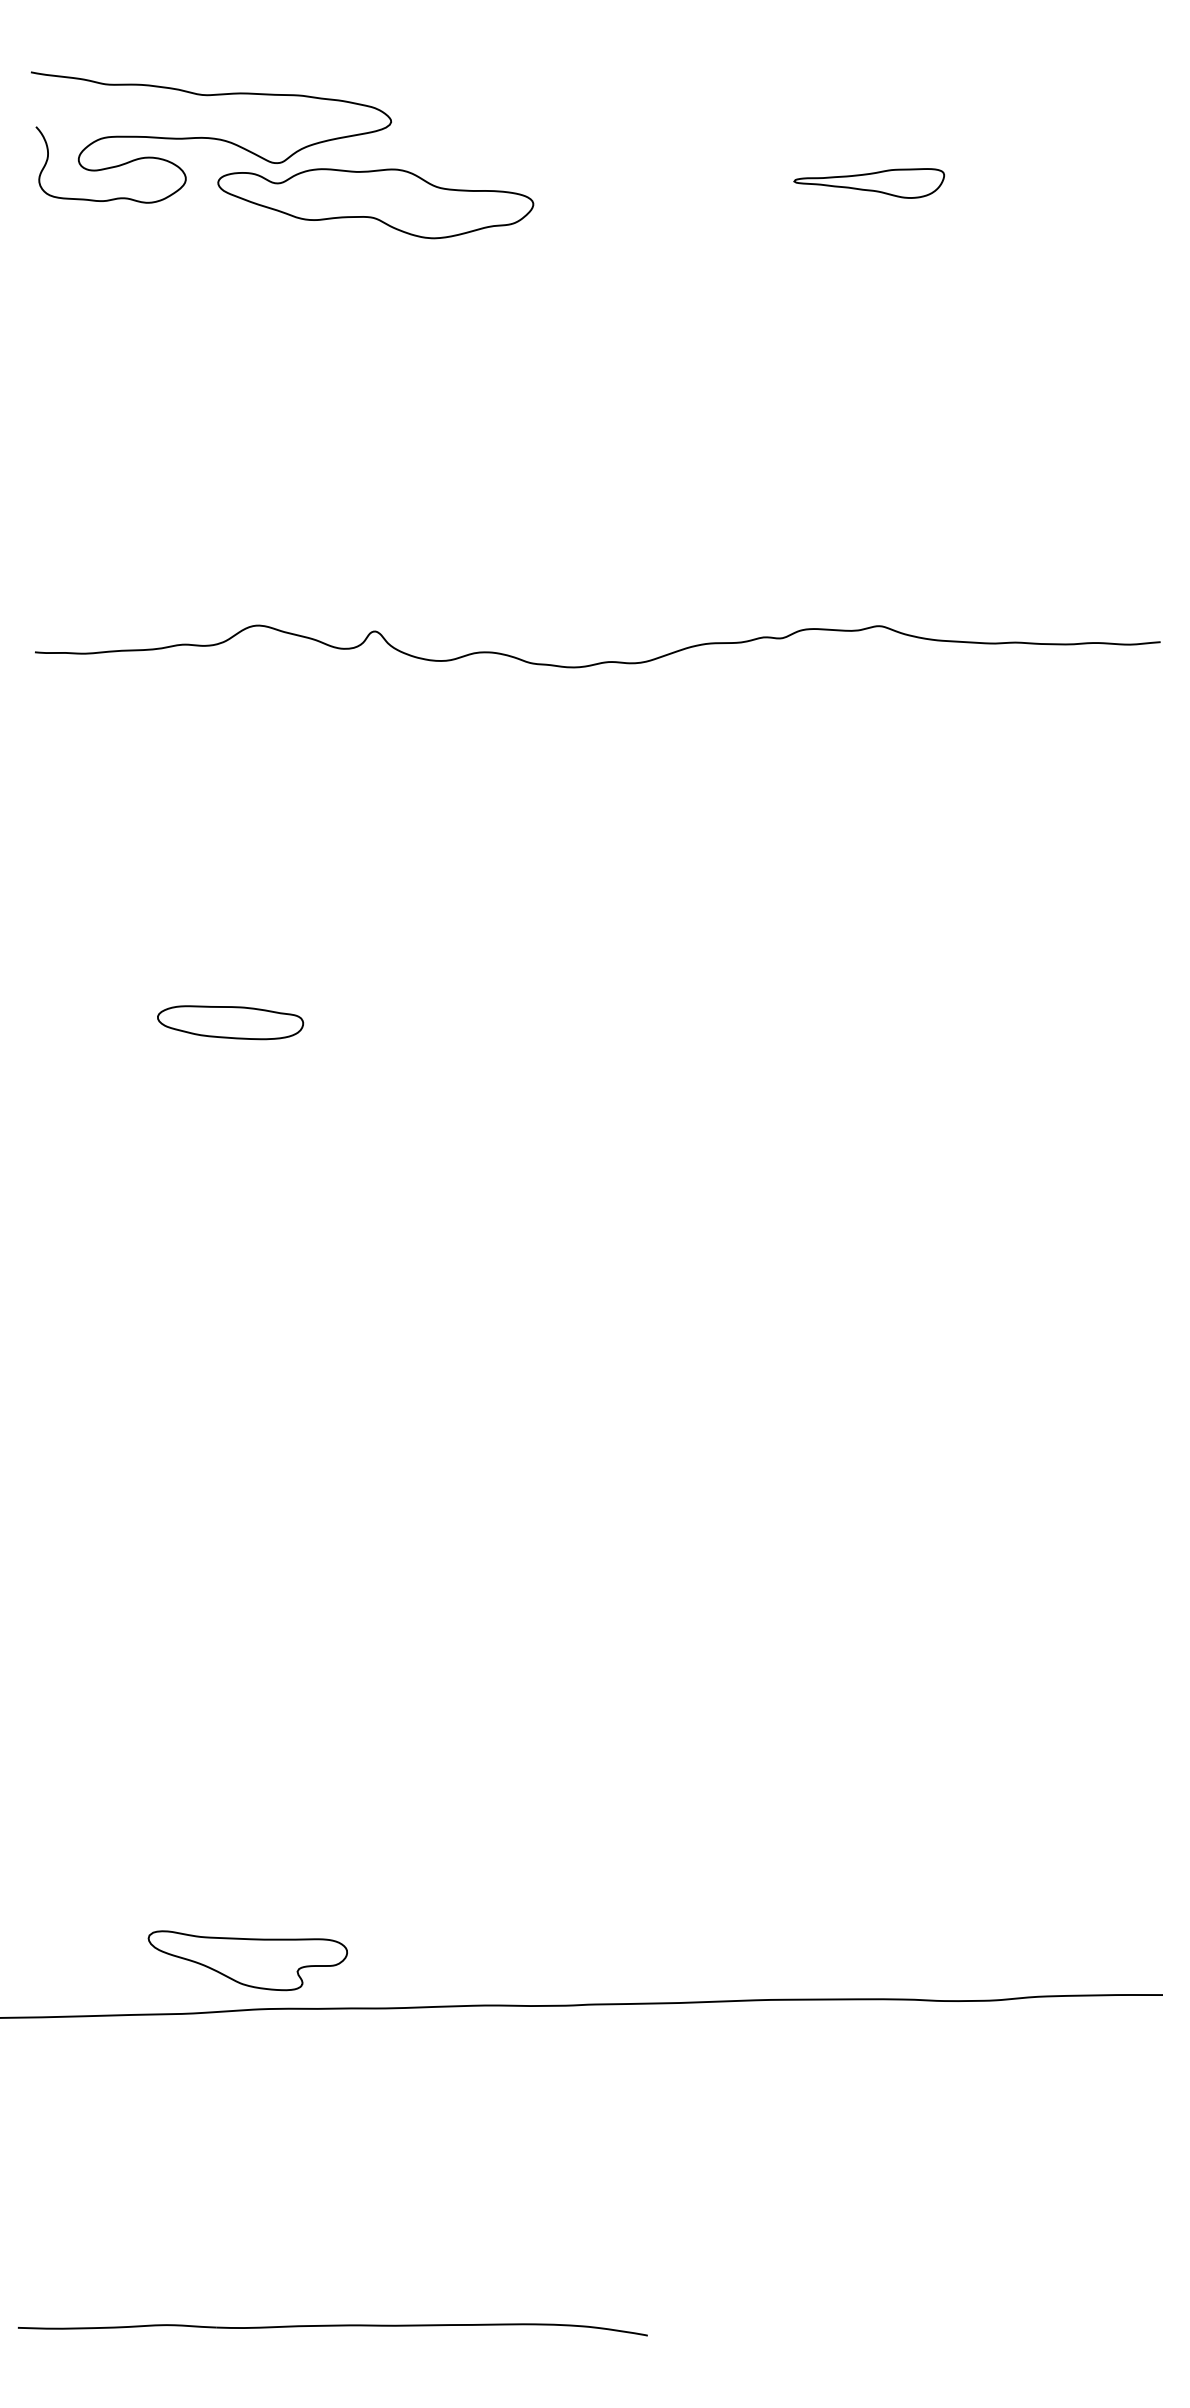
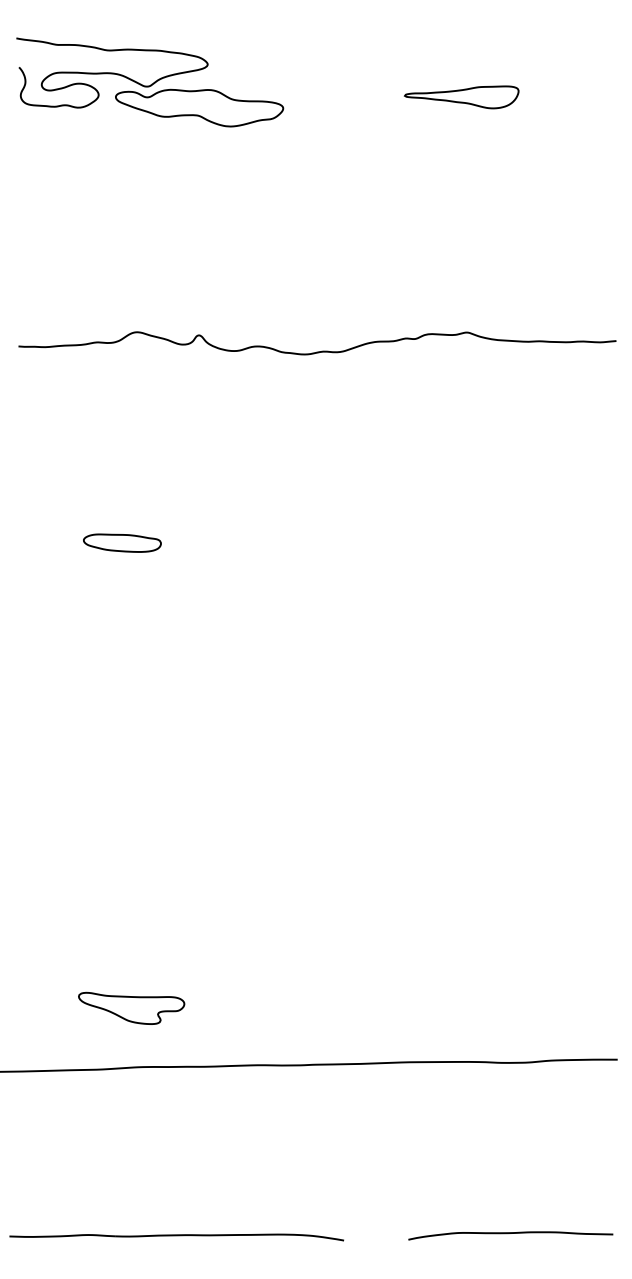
part: (868, 183) -> (461, 97), size x1.43
part: (247, 1958) -> (131, 1007), moved
curve: (961, 2322) -> (510, 1233), added

